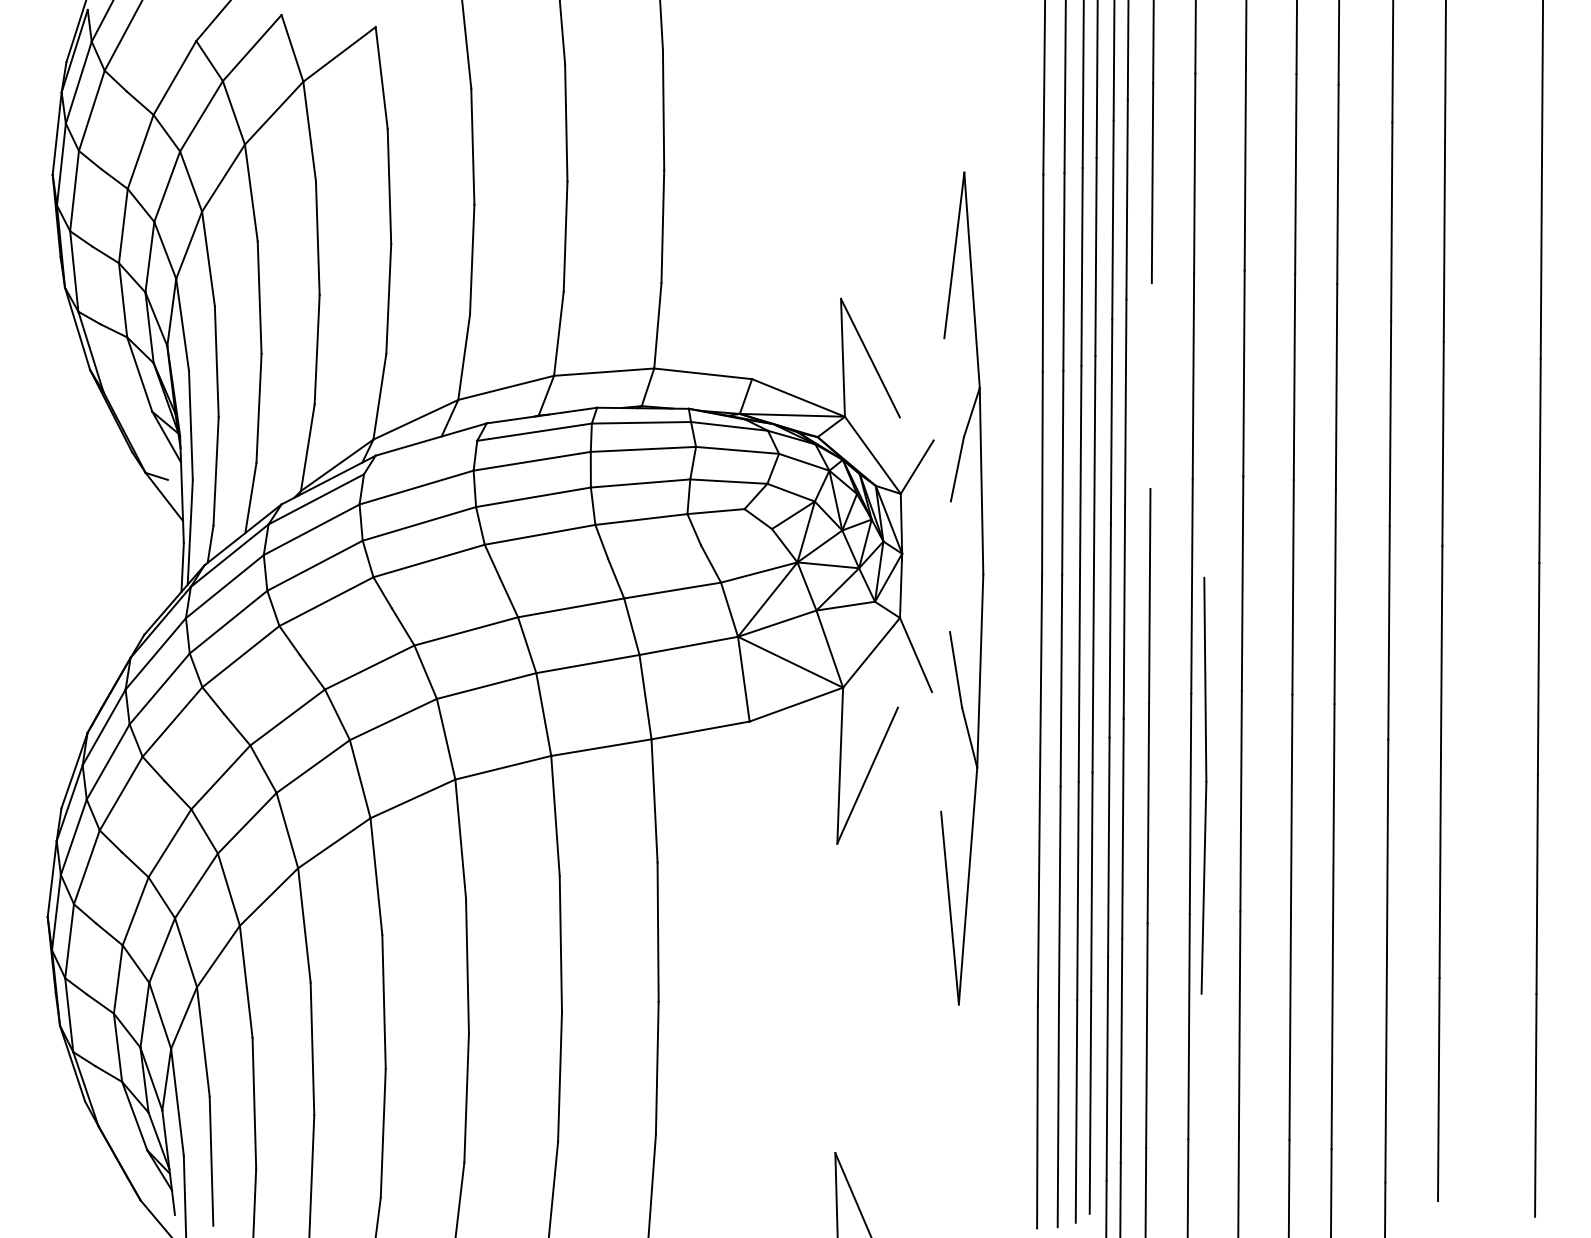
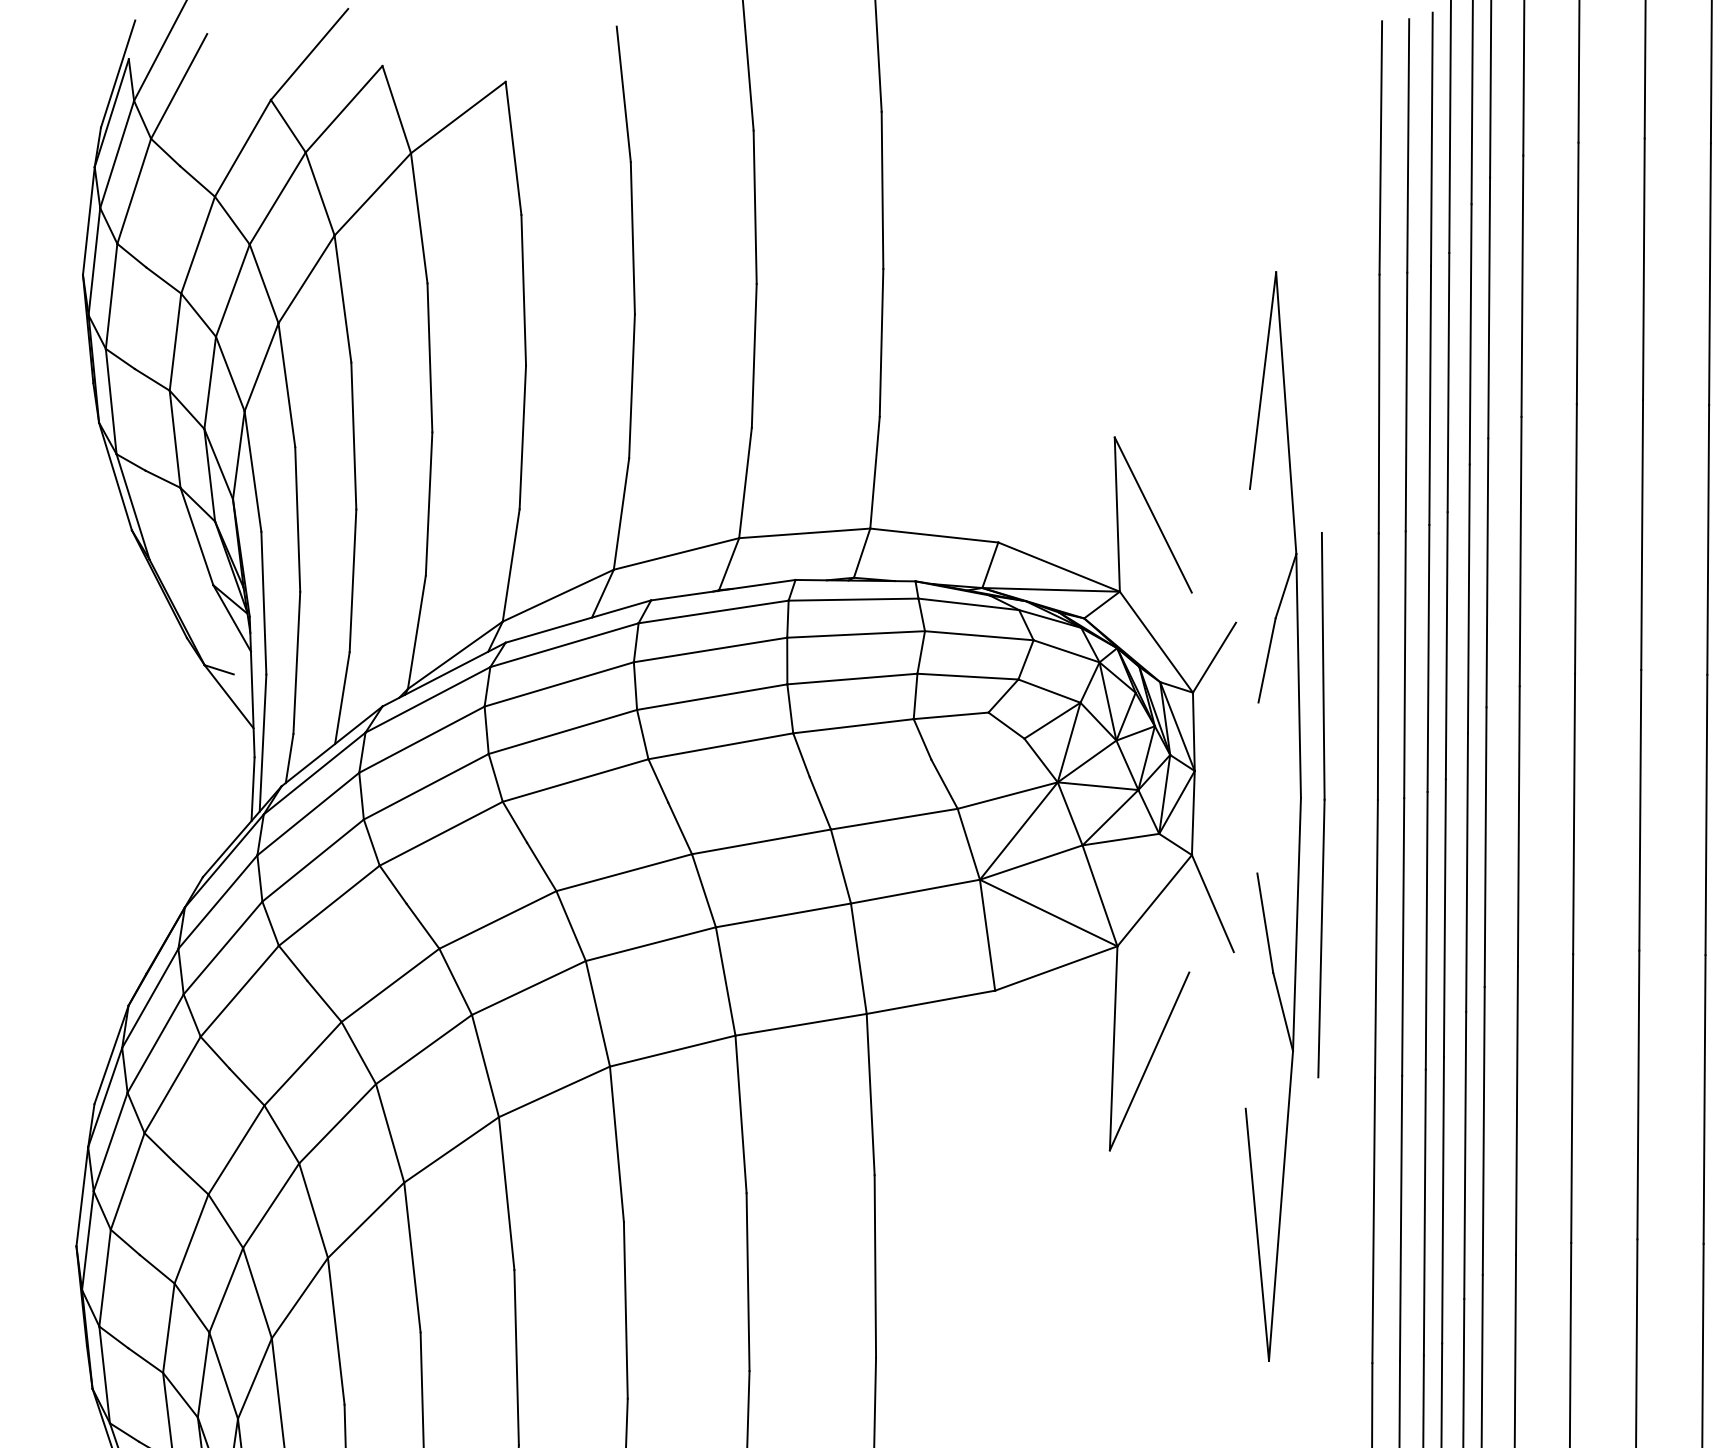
line: (1150, 386) -> (1519, 552), added
line: (420, 457) -> (564, 645), added
part: (1203, 785) -> (1320, 804), moved

